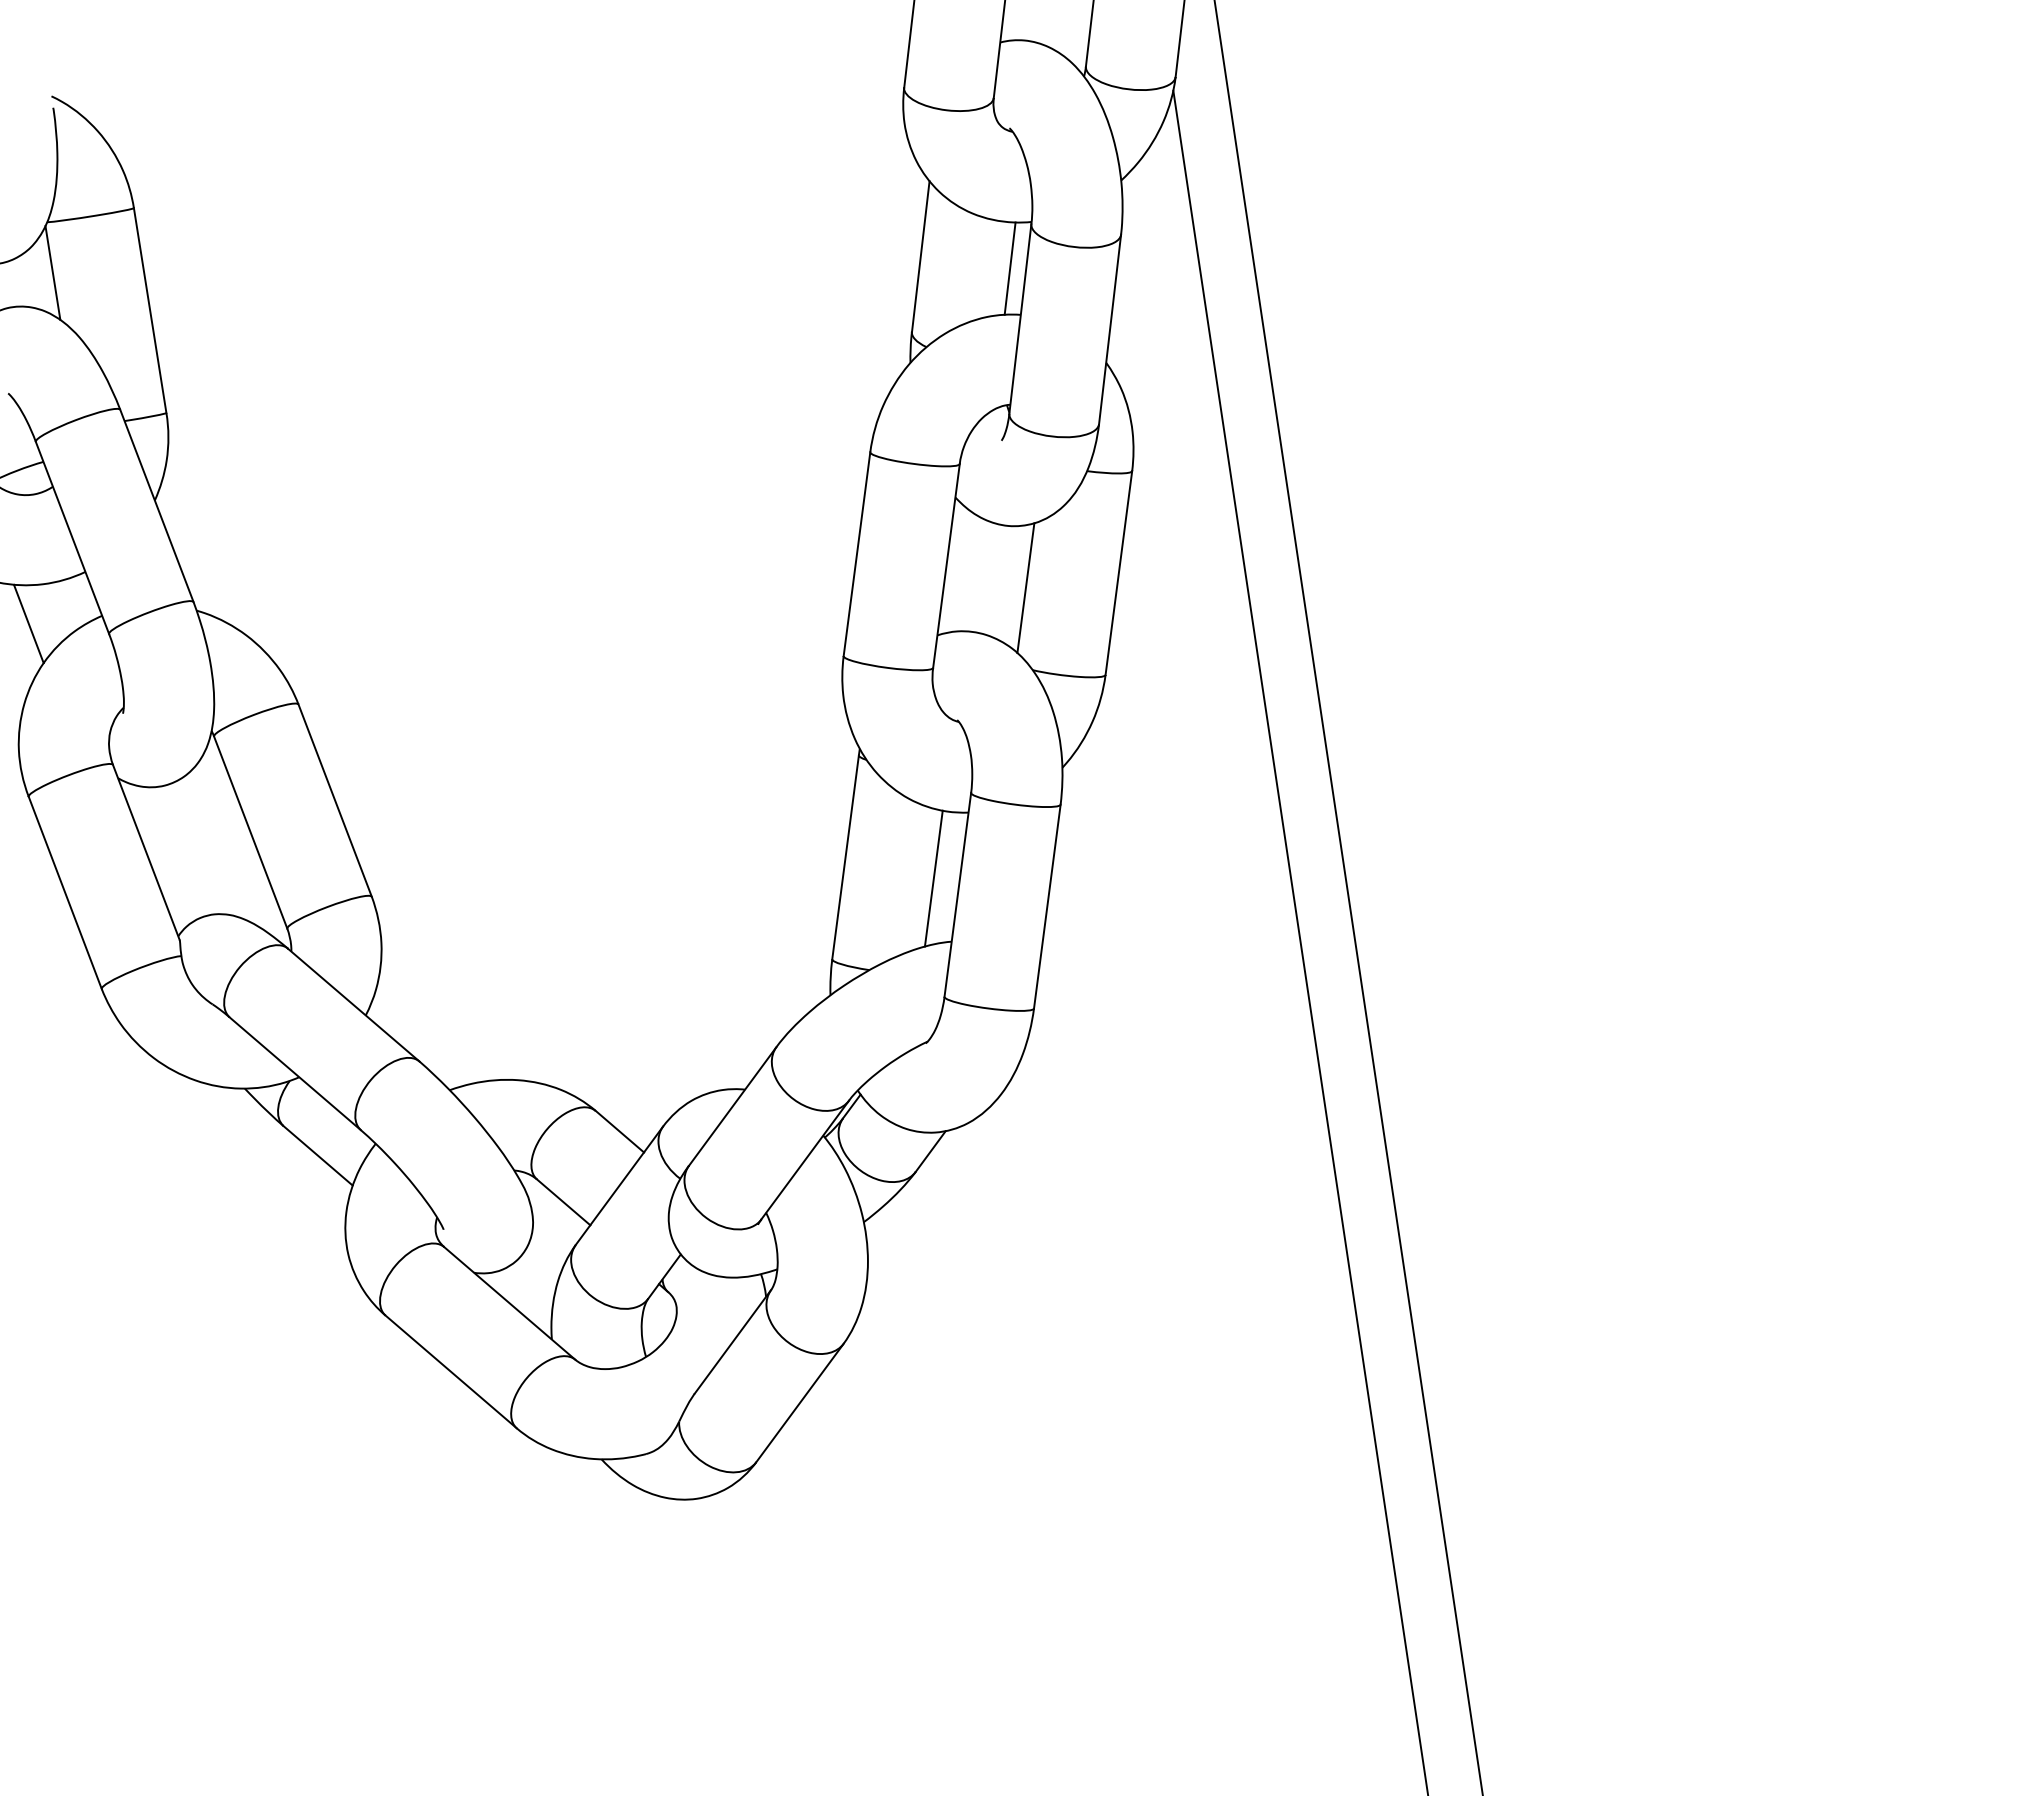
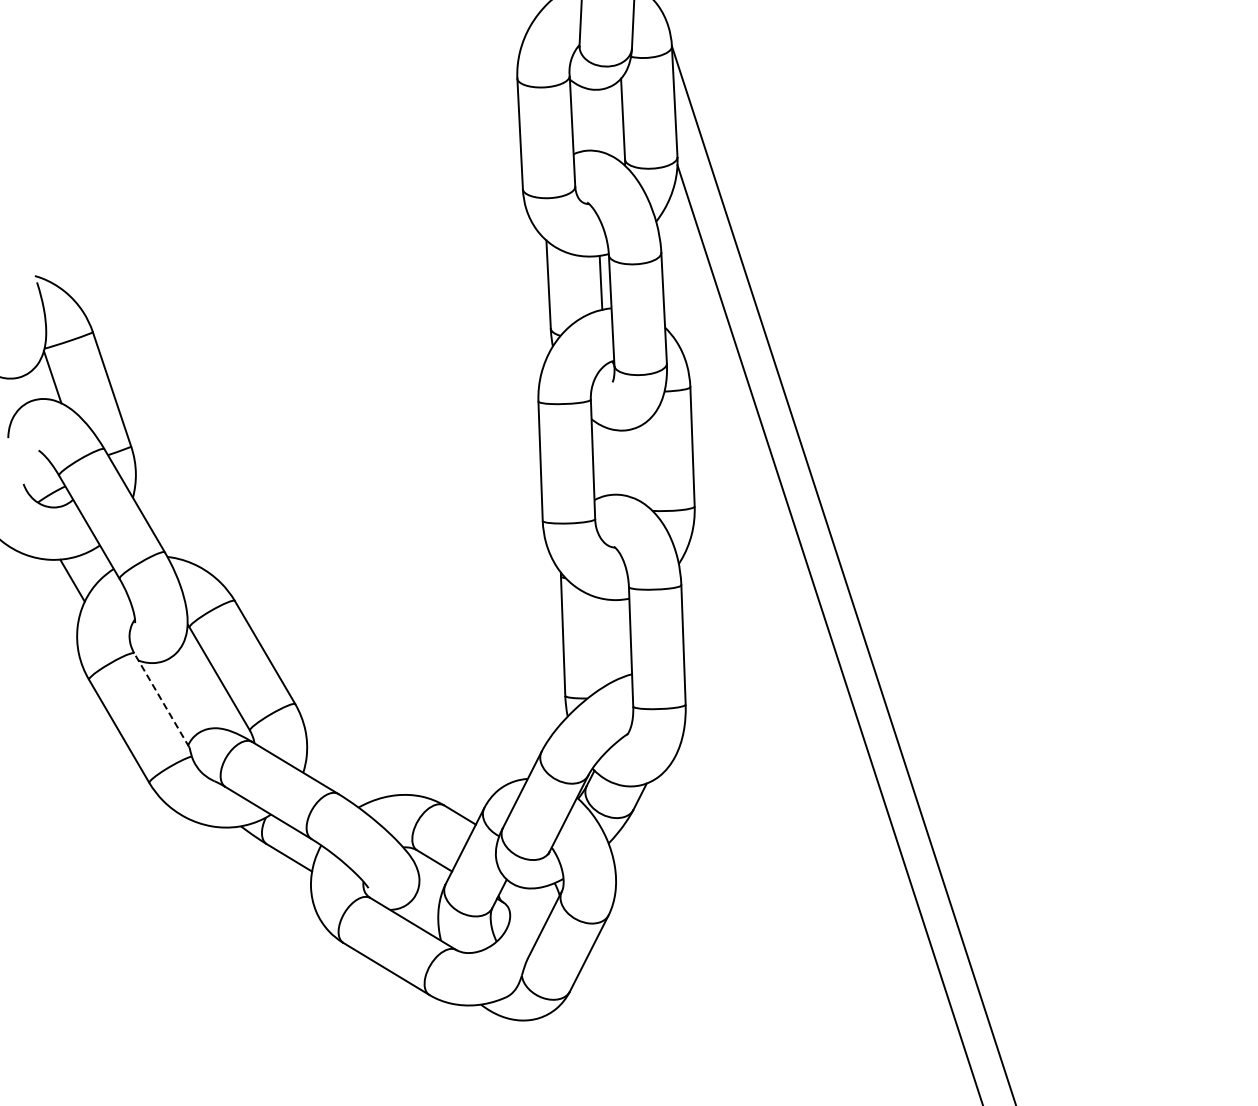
line: (1025, 588) -> (640, 464), removed
line: (146, 850) -> (161, 699), solid -> dashed
line: (933, 877) -> (615, 639), removed

